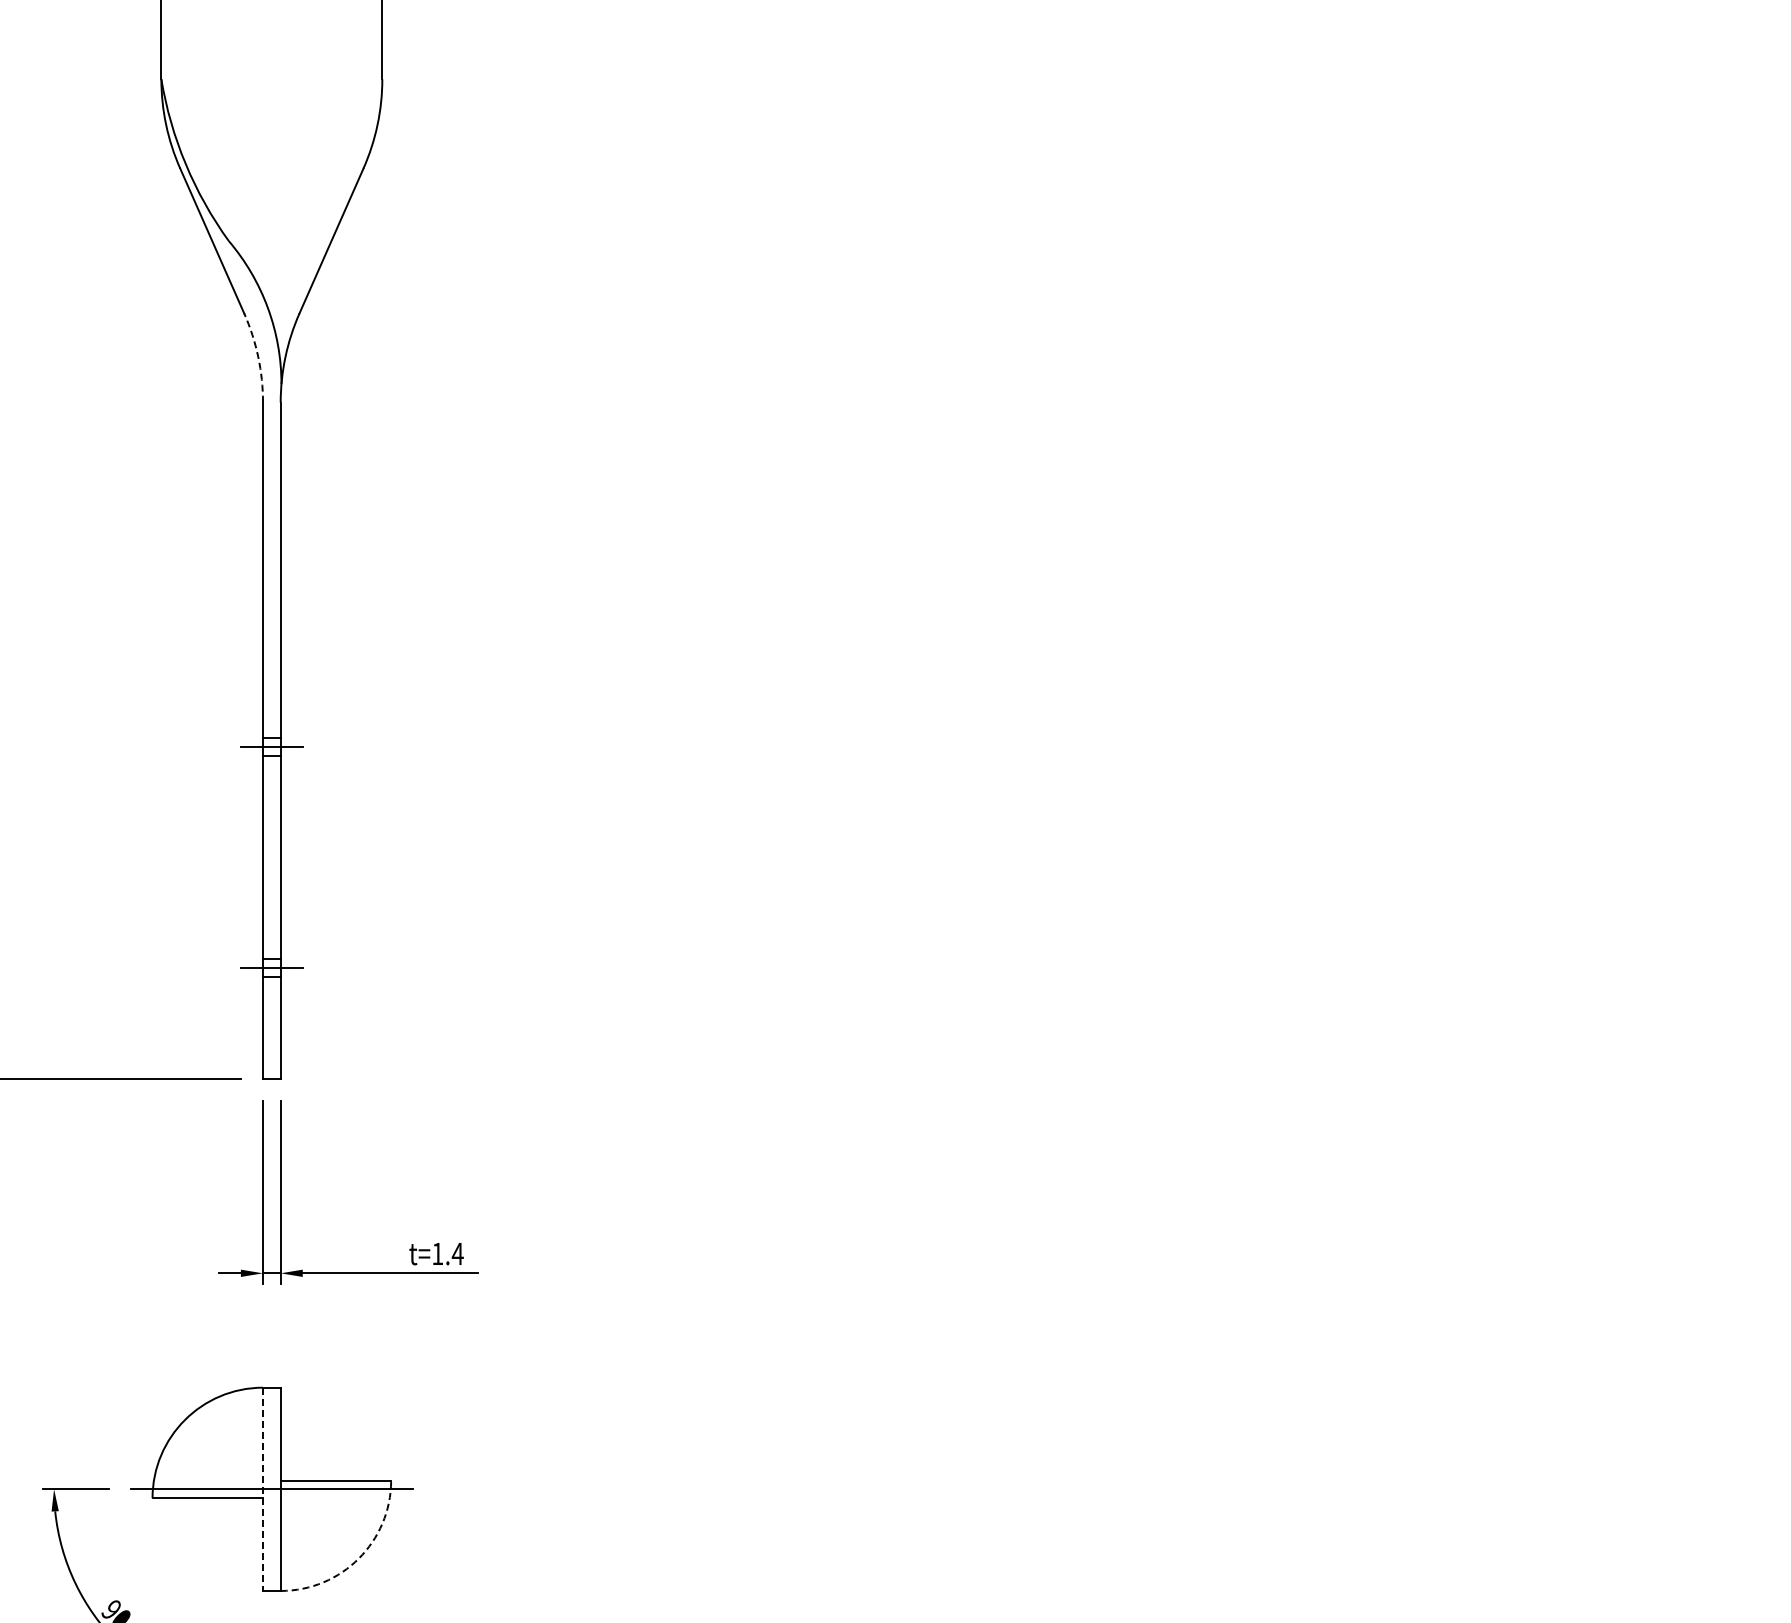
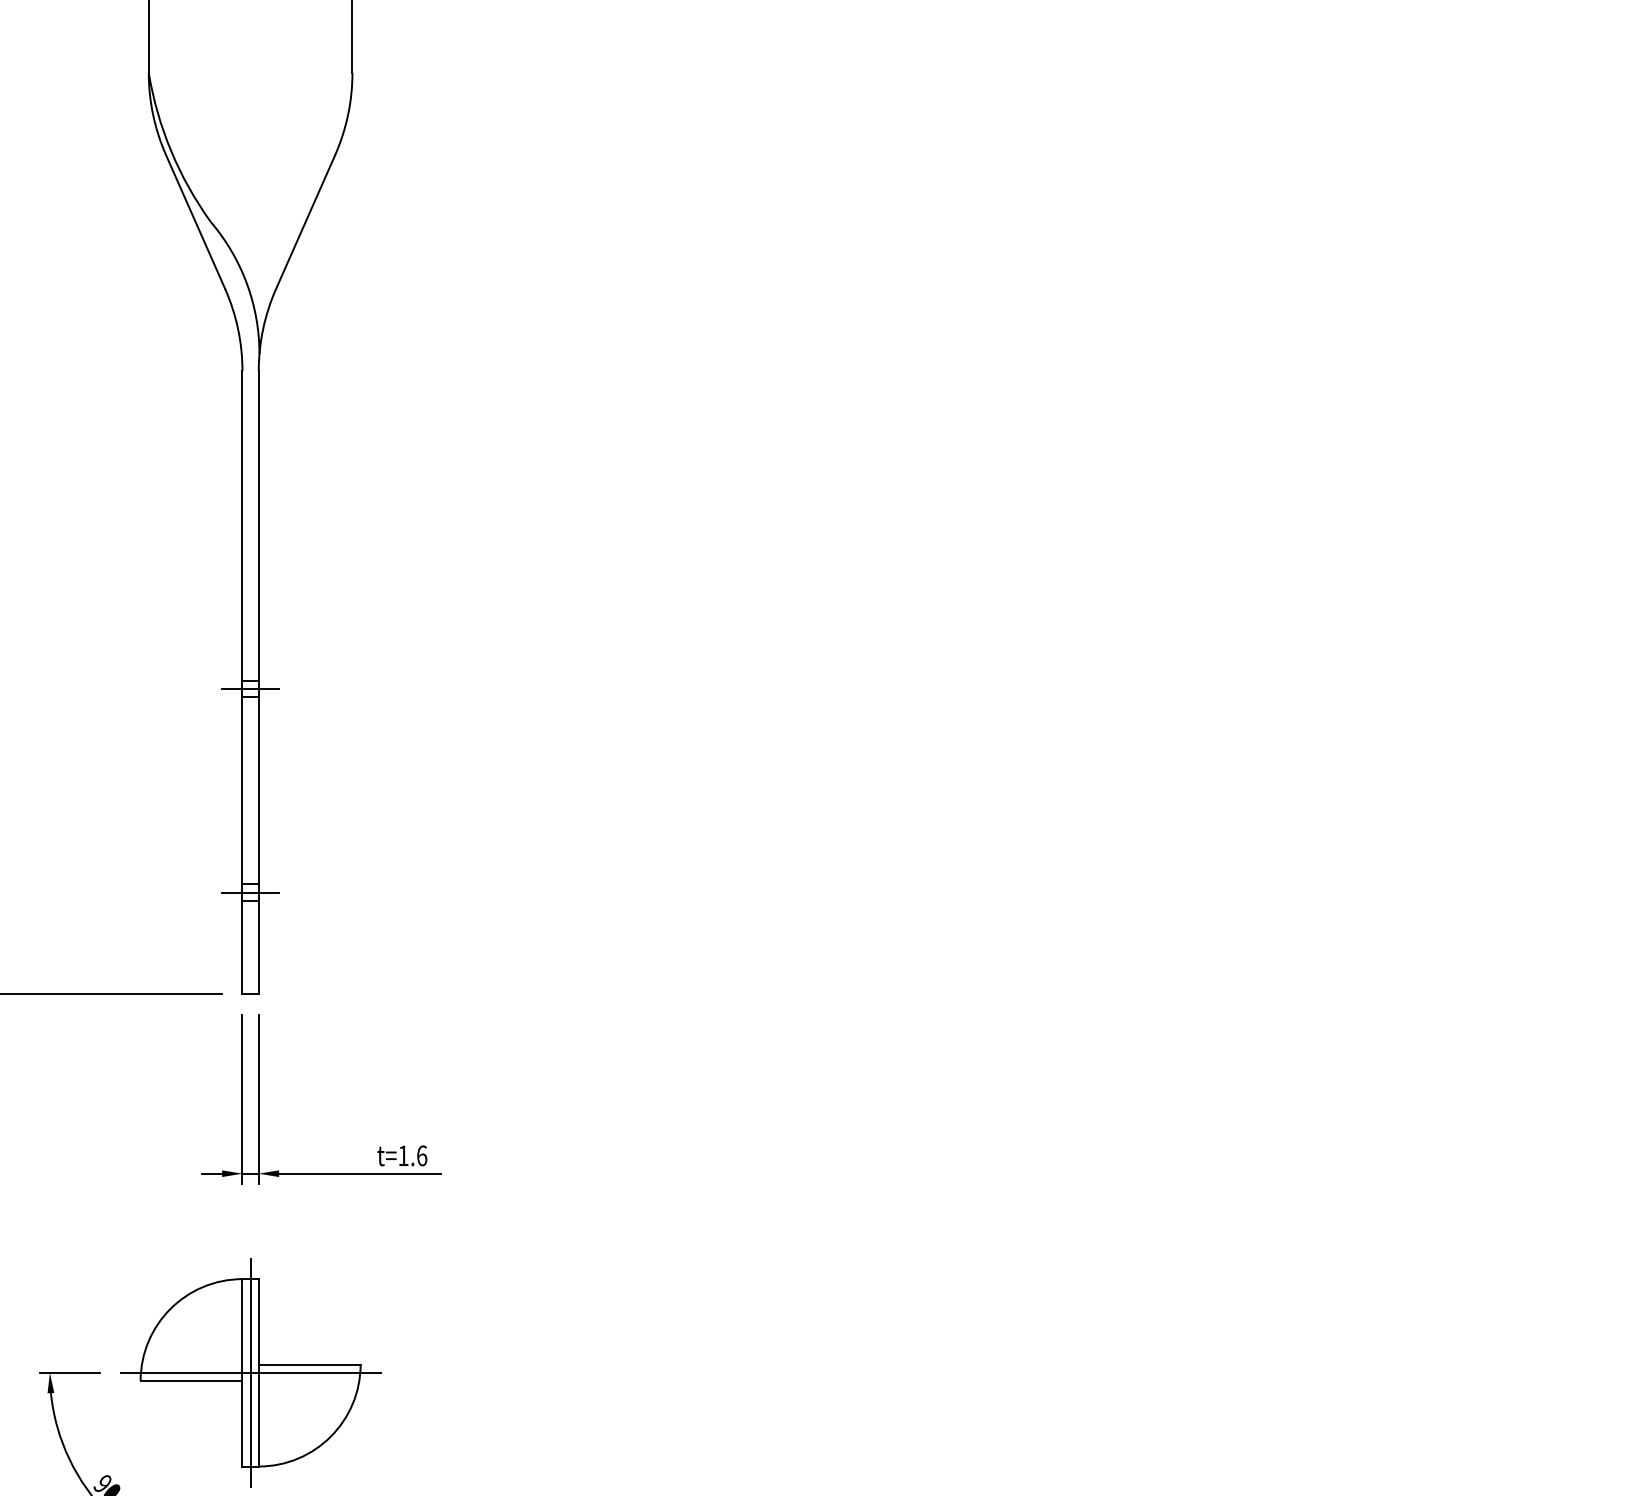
arc: (258, 357) -> (238, 329), dashed -> solid
text: (457, 1253) -> (421, 1155), t=1.4 -> t=1.6
line: (263, 1489) -> (242, 1372), dashed -> solid
line: (271, 1489) -> (250, 1372), added
arc: (358, 1558) -> (330, 1436), dashed -> solid

